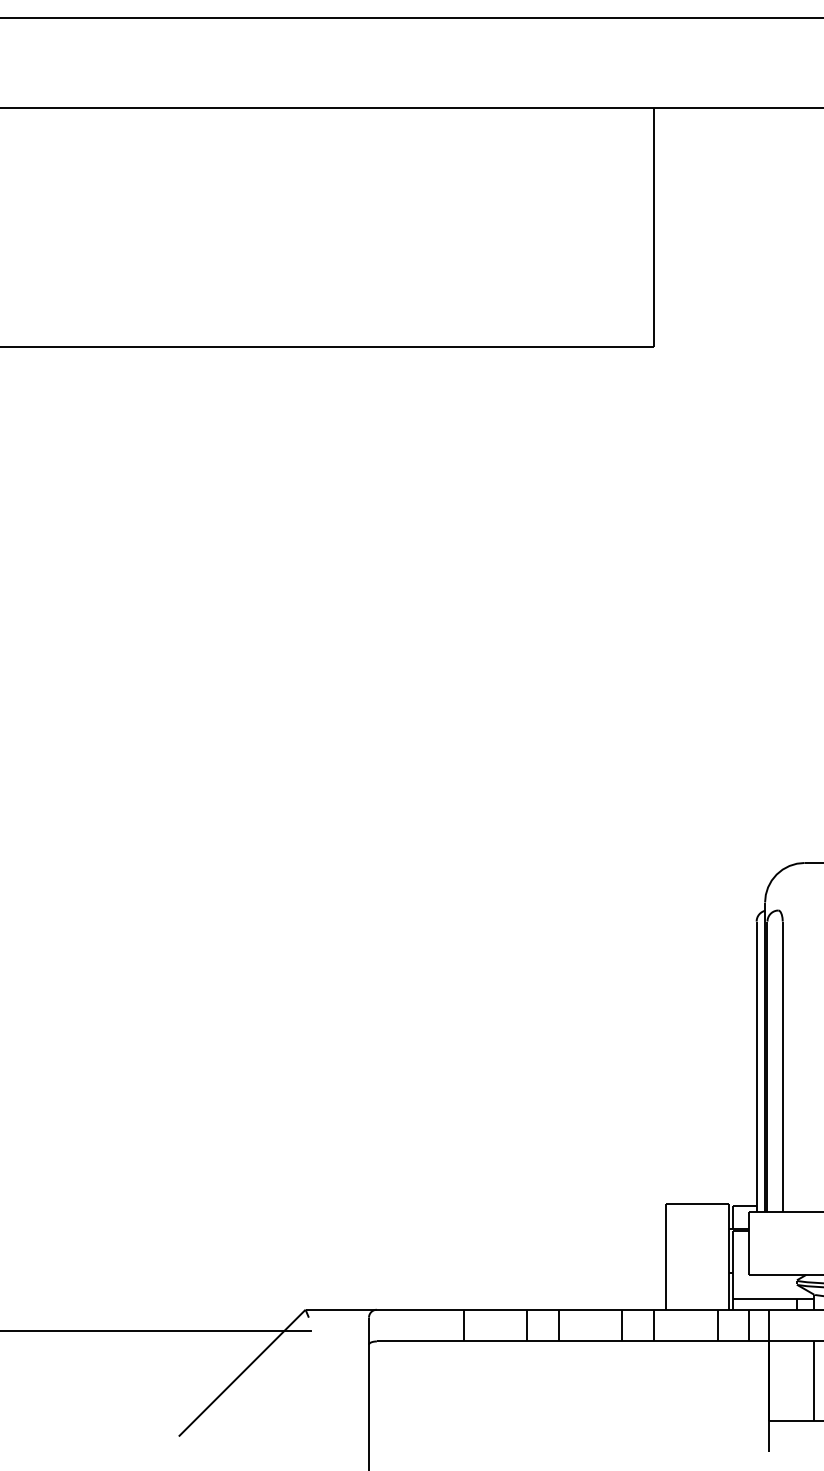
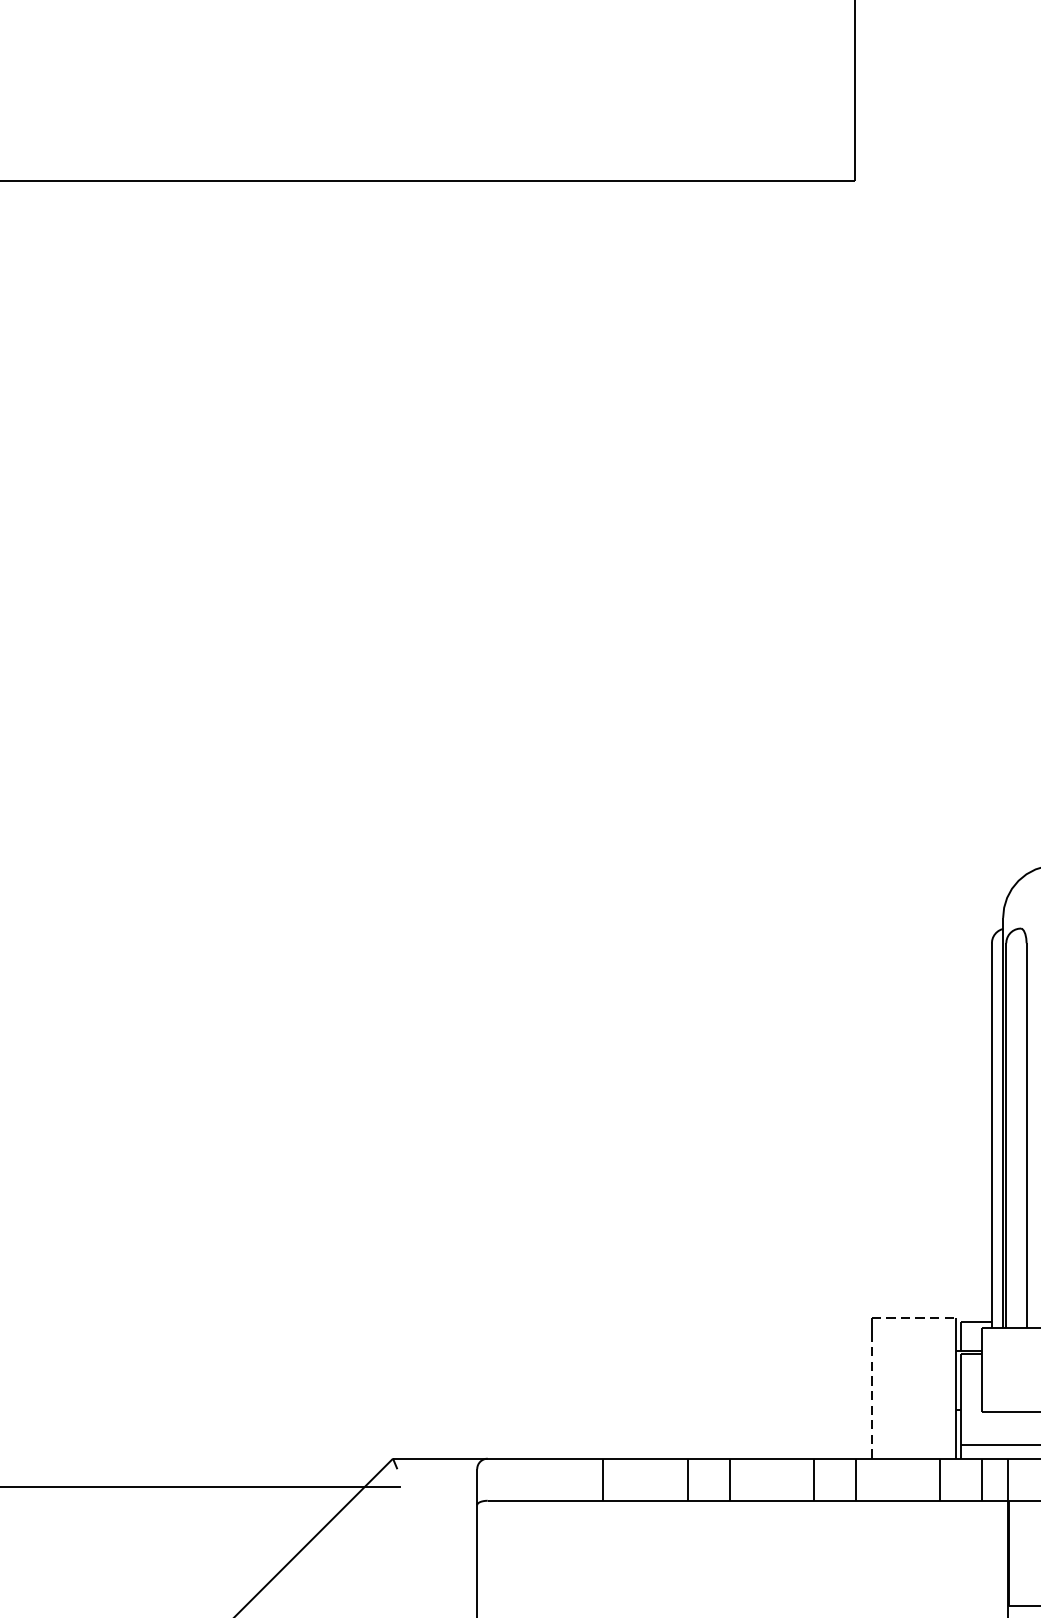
line: (697, 1203) -> (913, 1317), solid -> dashed
line: (666, 1261) -> (872, 1394), solid -> dashed

